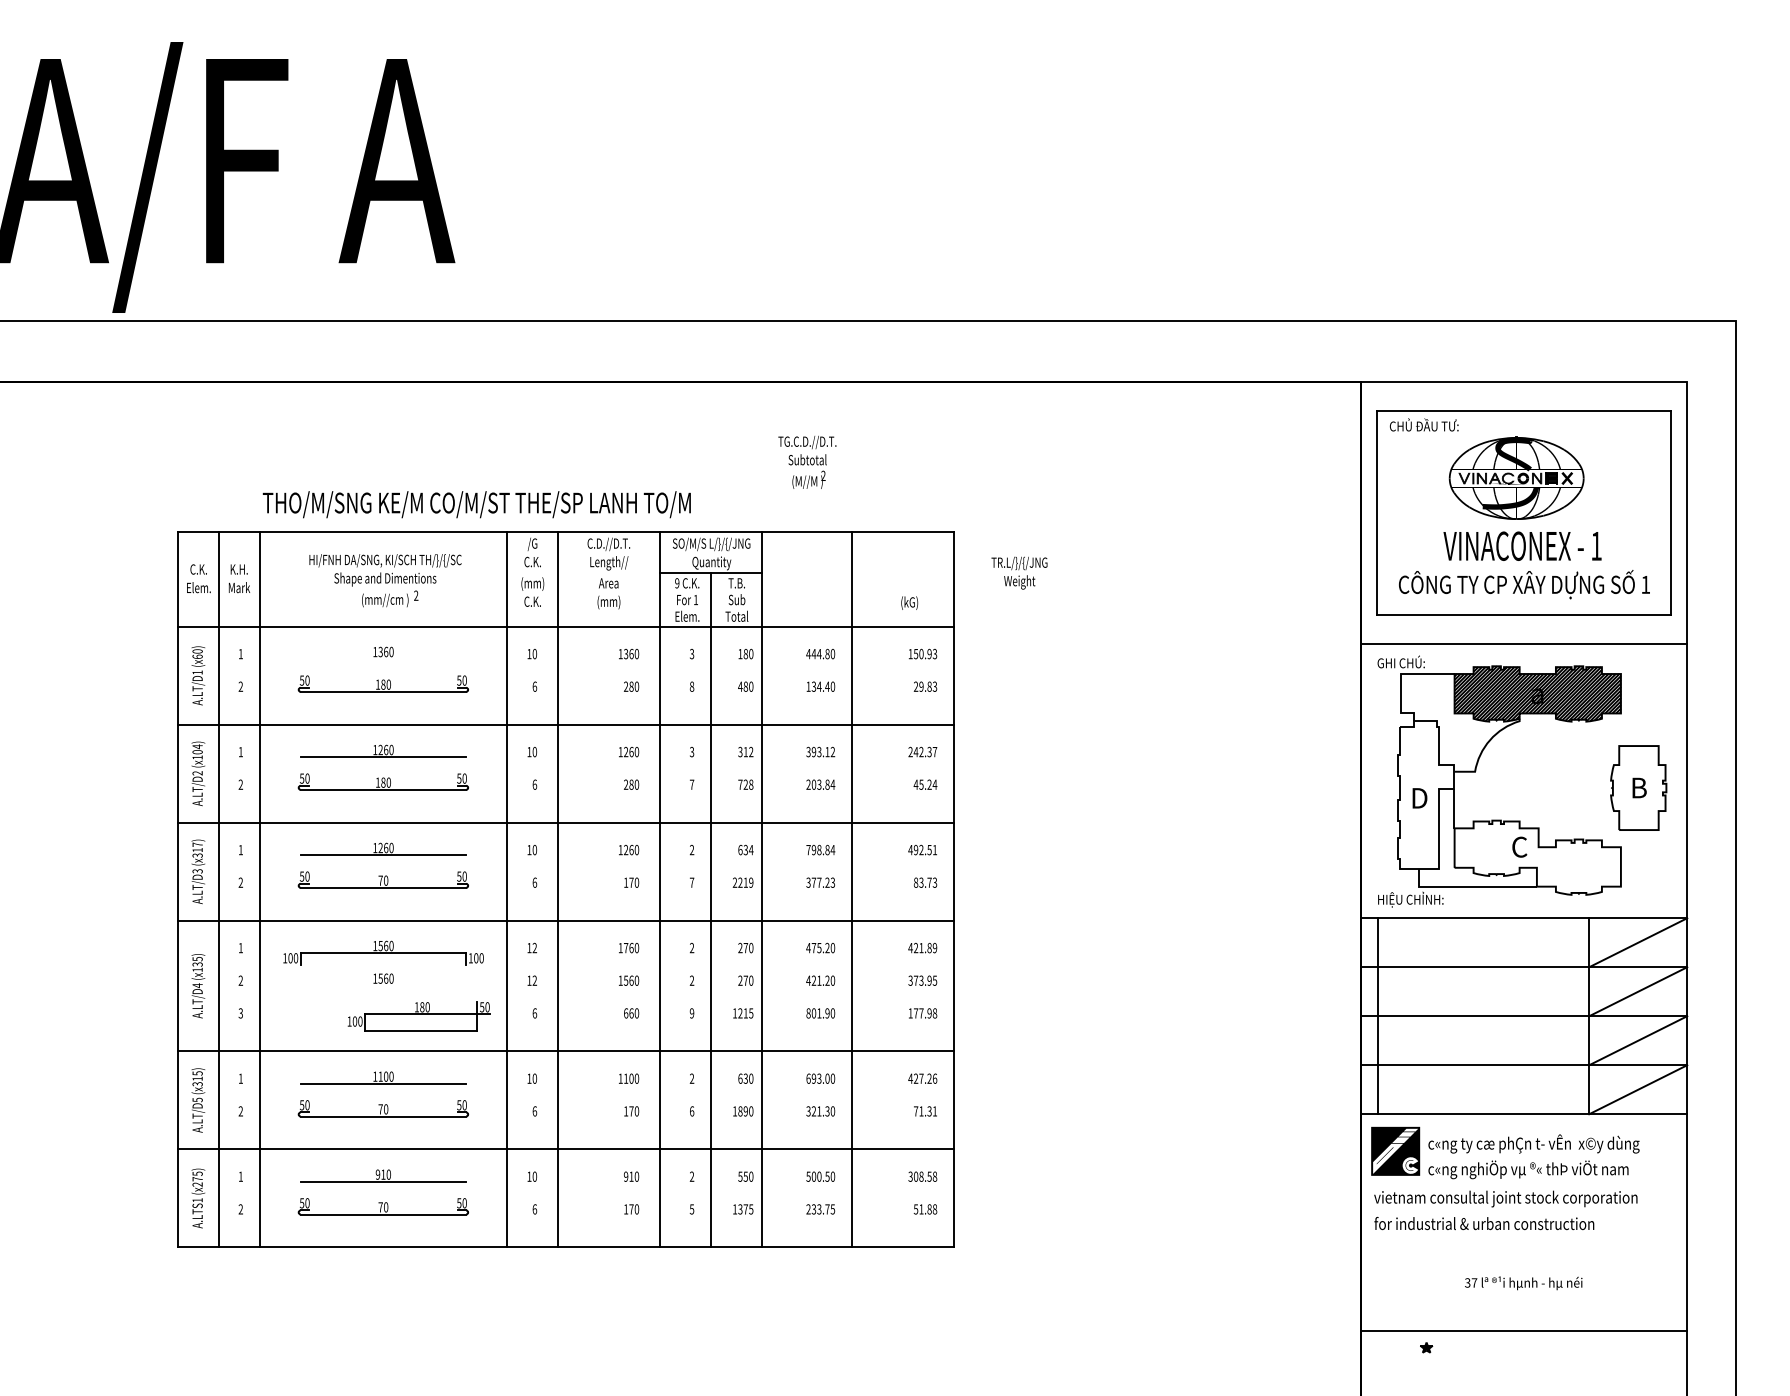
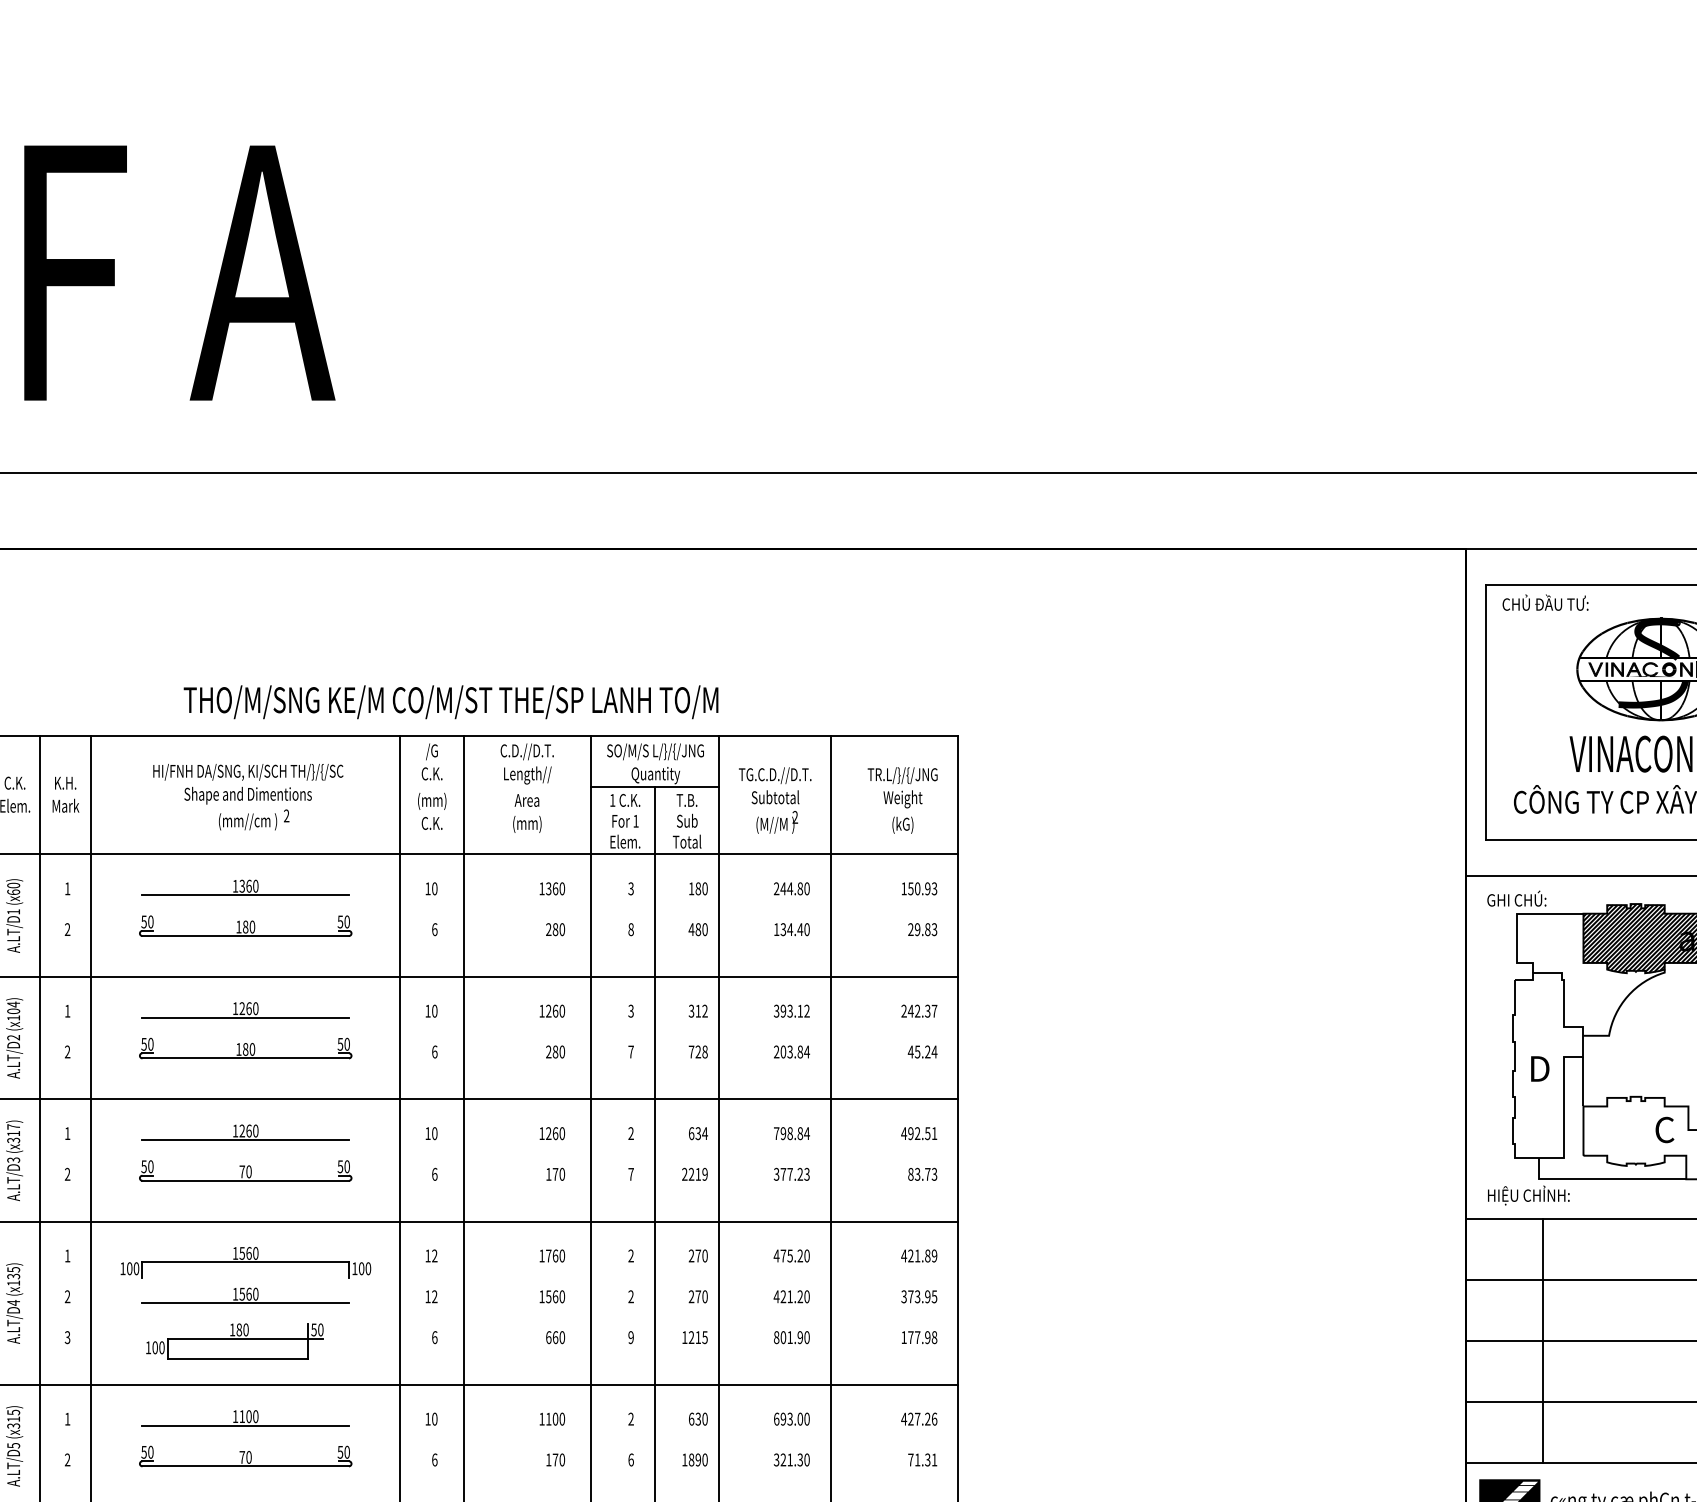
text: (807, 461) -> (775, 799), moved
text: (476, 504) -> (450, 702), moved
text: (1019, 572) -> (902, 786), moved
text: (677, 583) -> (612, 800), 9 -> 1
text: (808, 653) -> (776, 888), 444.80 -> 244.80
line: (383, 659) -> (245, 895), added
line: (383, 985) -> (245, 1302), added
part: (418, 1016) -> (234, 1341), moved
line: (1377, 1016) -> (1542, 1341), moved

